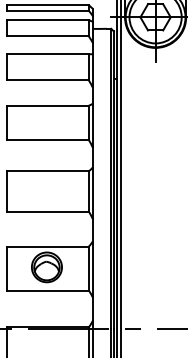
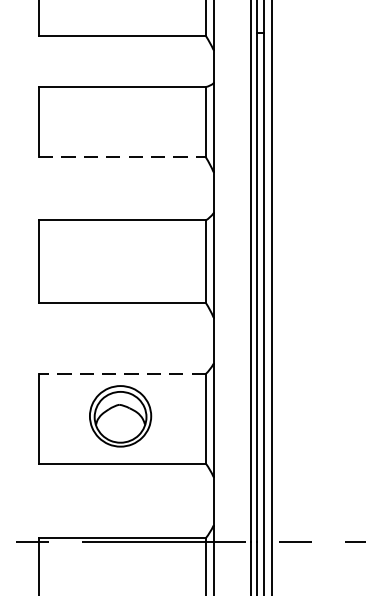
line: (47, 140) -> (121, 158), solid -> dashed
line: (47, 246) -> (121, 373), solid -> dashed

